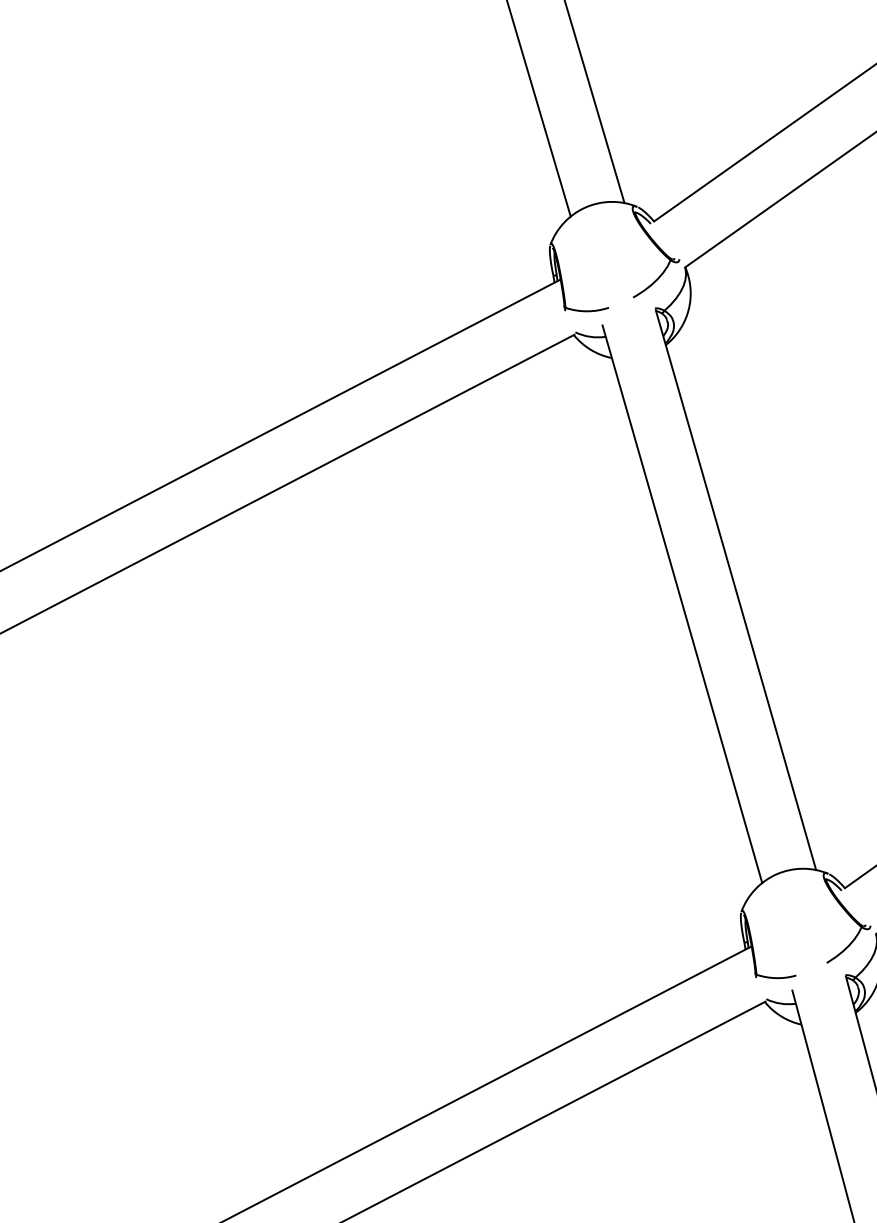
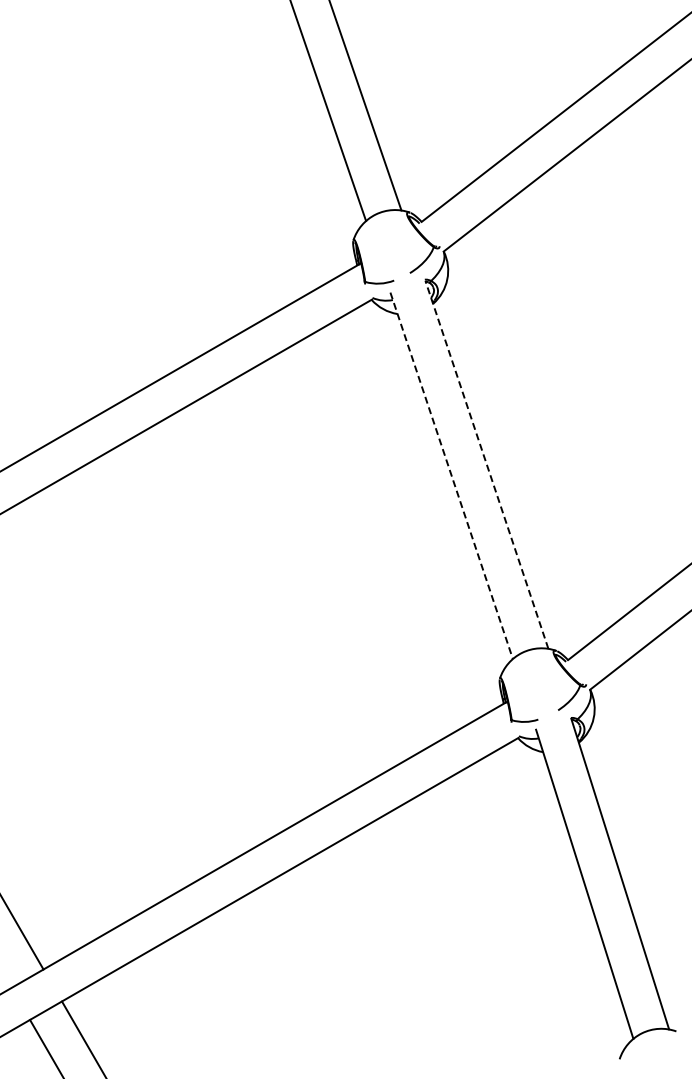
line: (735, 589) -> (486, 464), solid -> dashed
line: (682, 605) -> (451, 476), solid -> dashed

